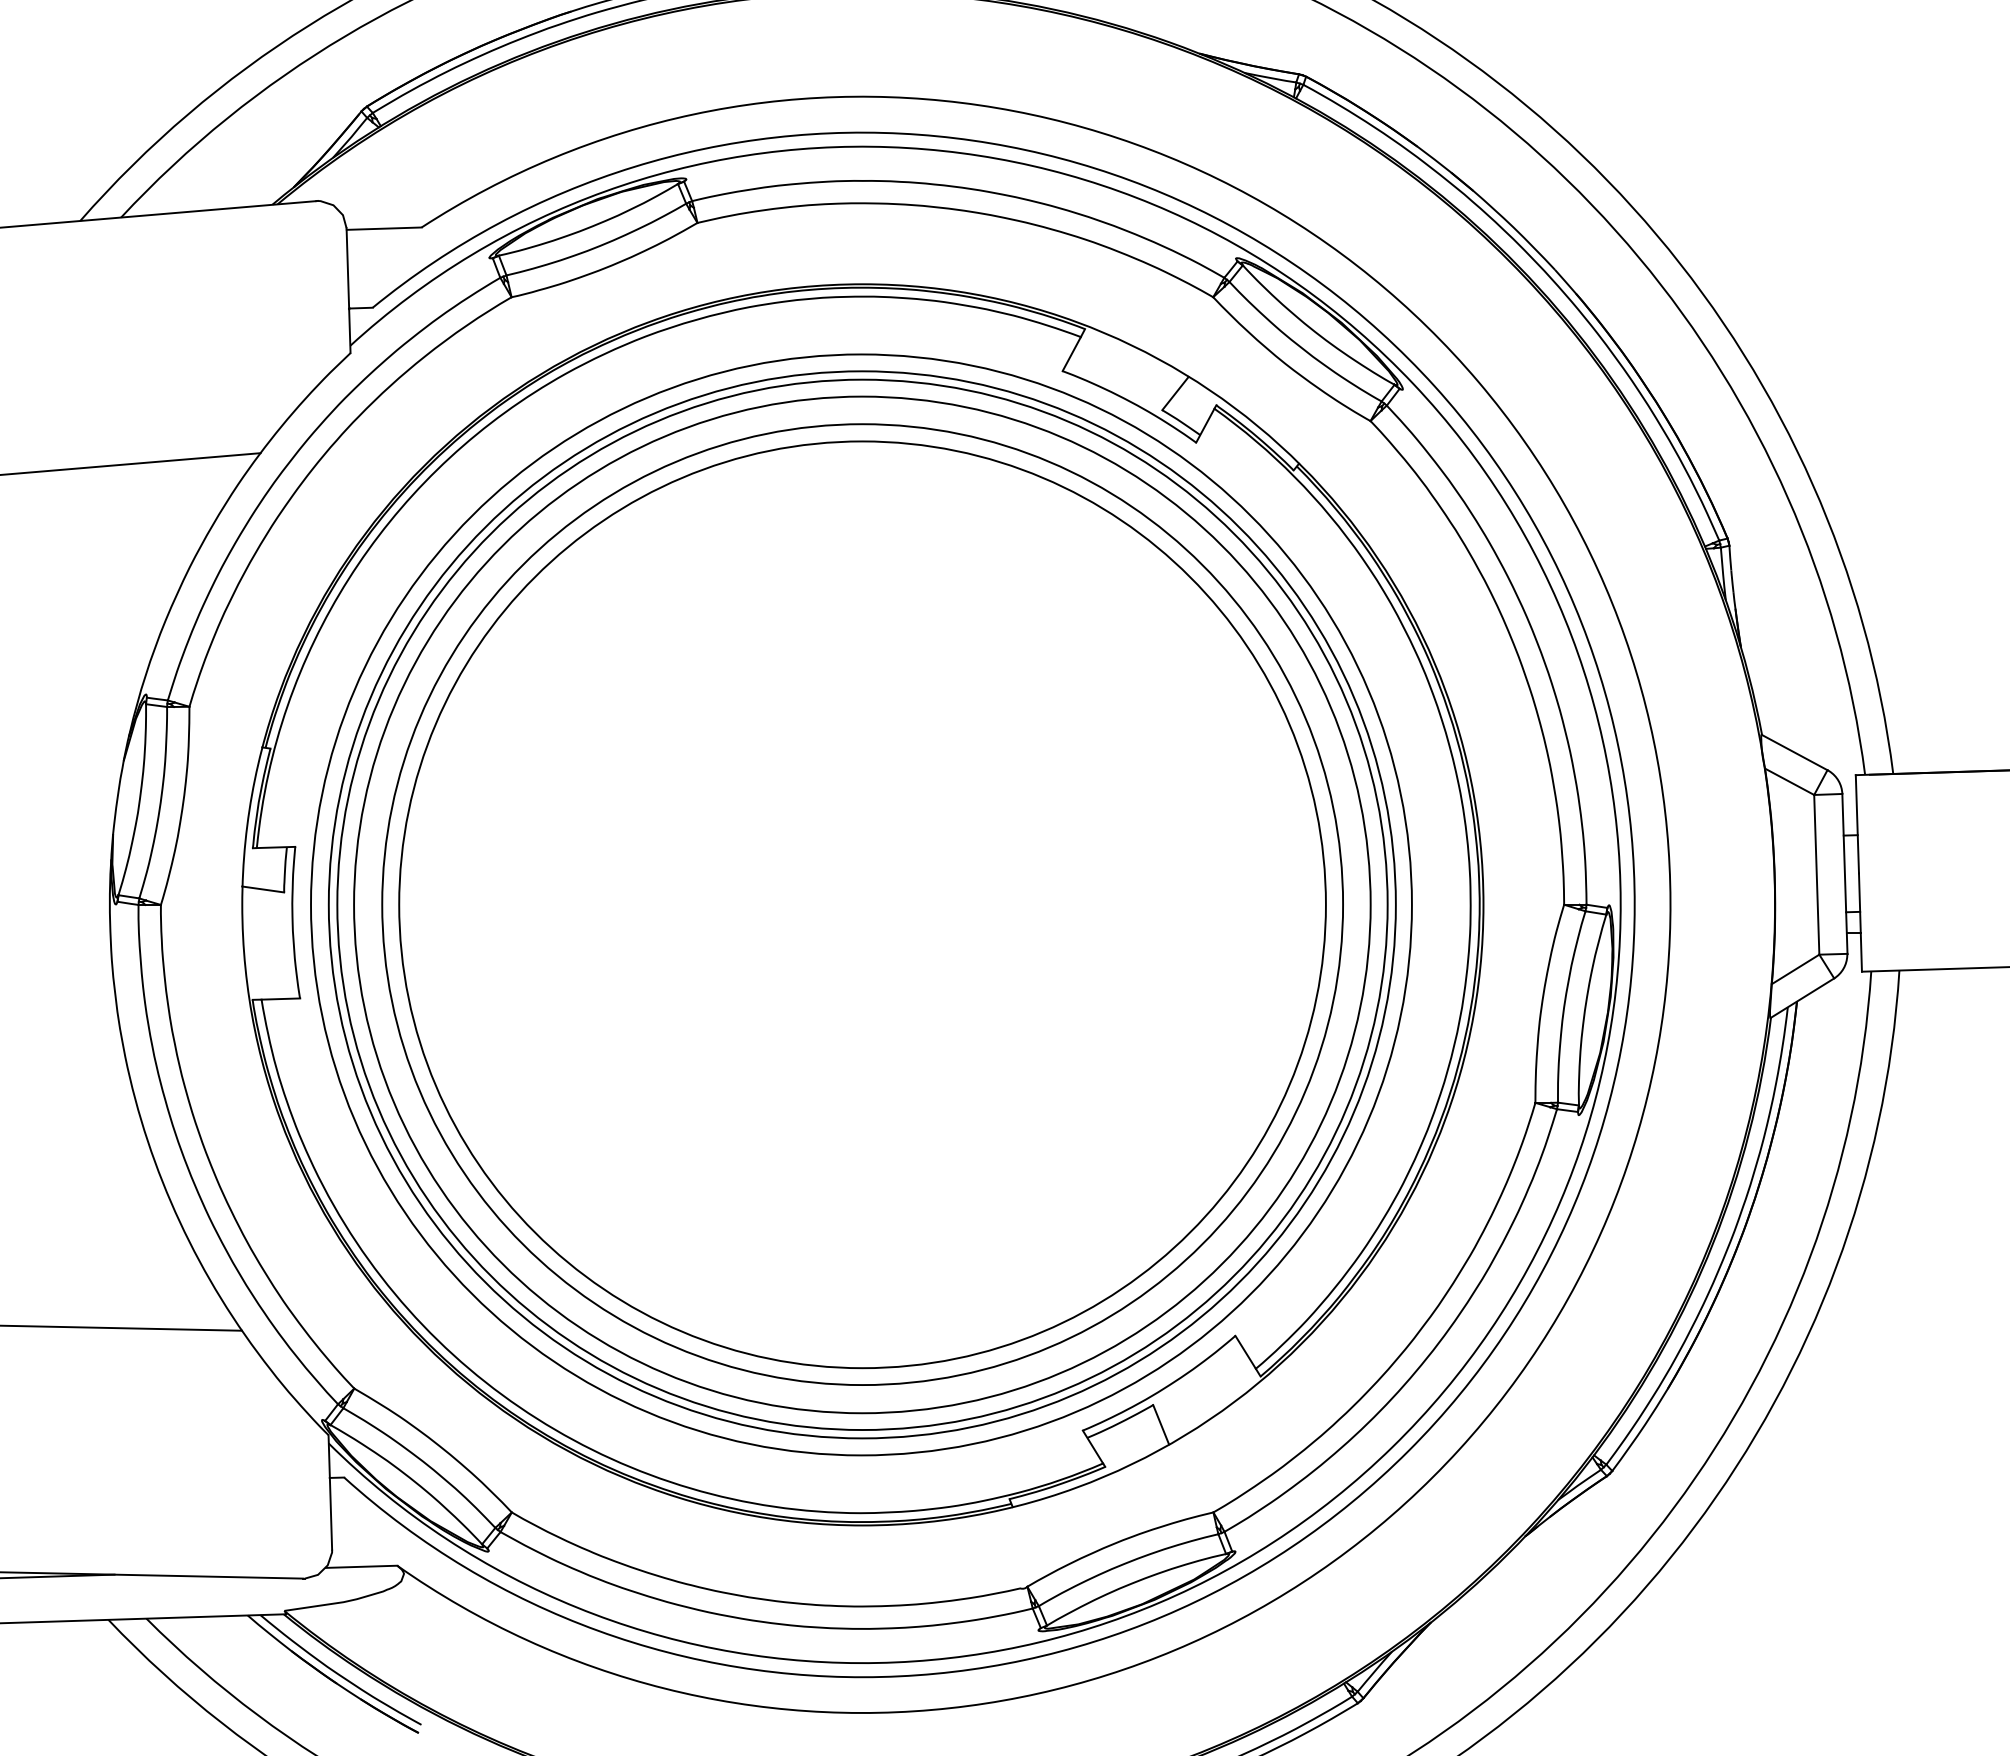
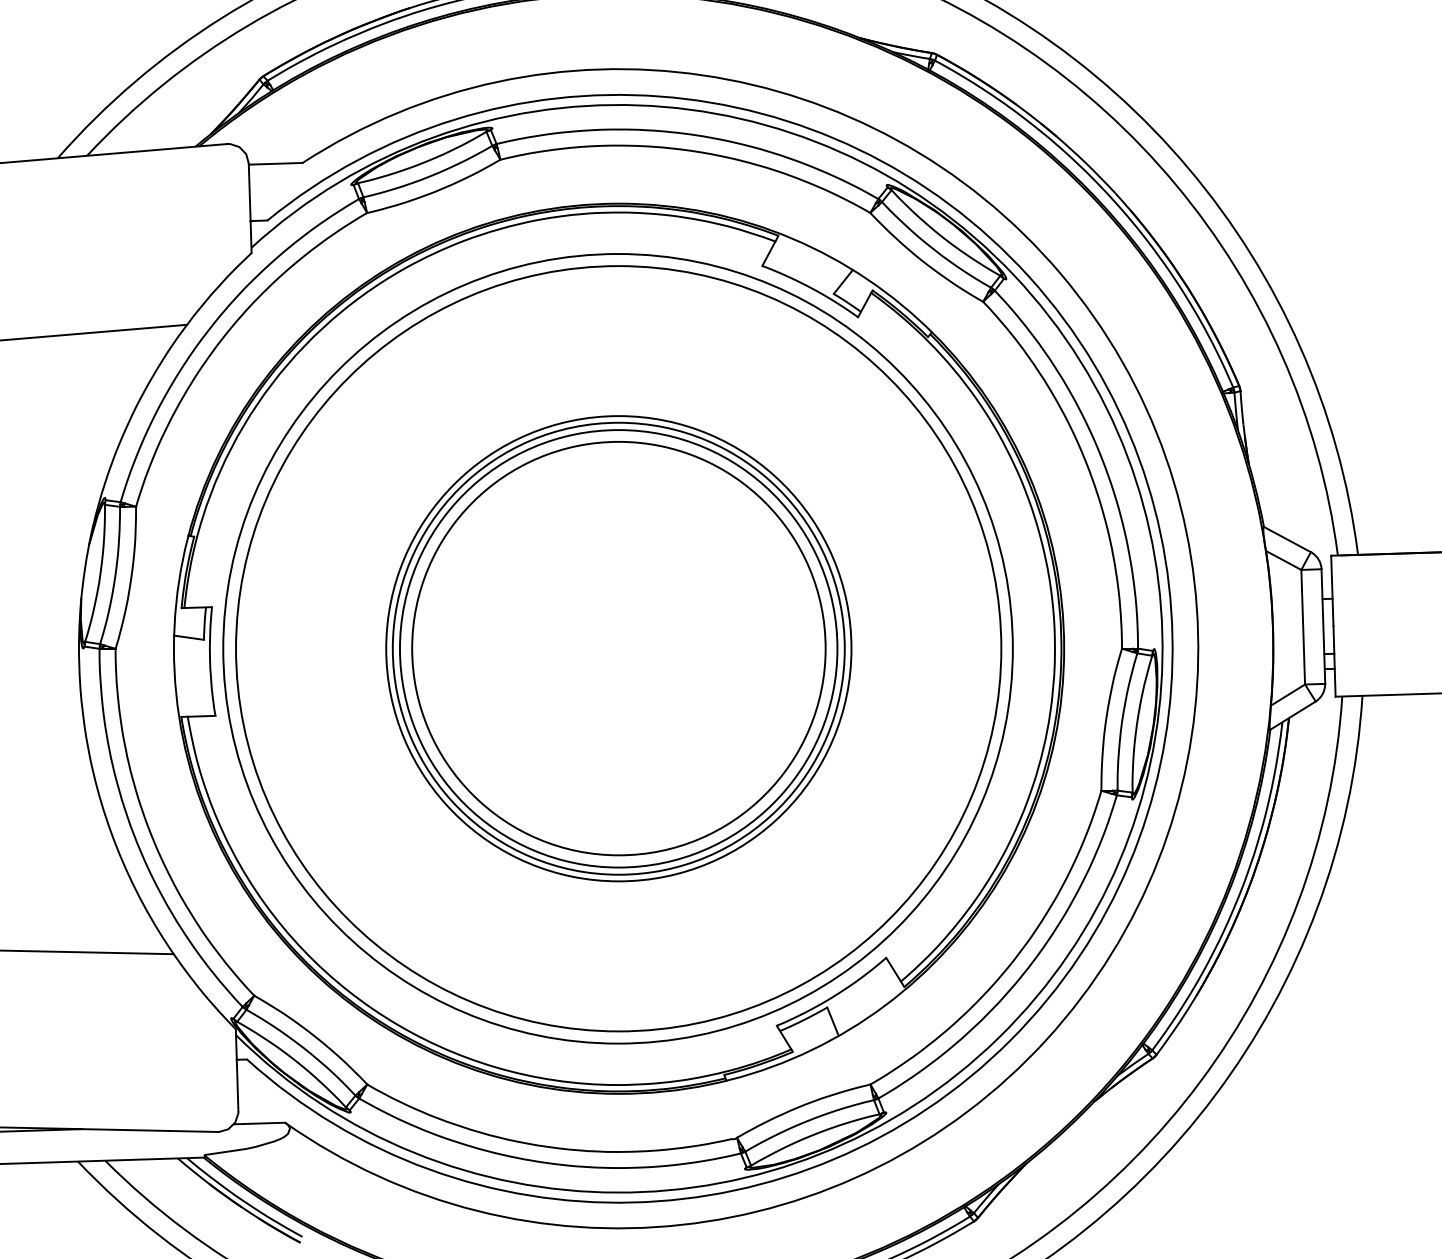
circle: (862, 904) -> (618, 648), size x0.6
circle: (862, 904) -> (618, 648), size x0.6
circle: (862, 904) -> (618, 648), size x0.6
circle: (862, 904) -> (618, 648), size x0.7

